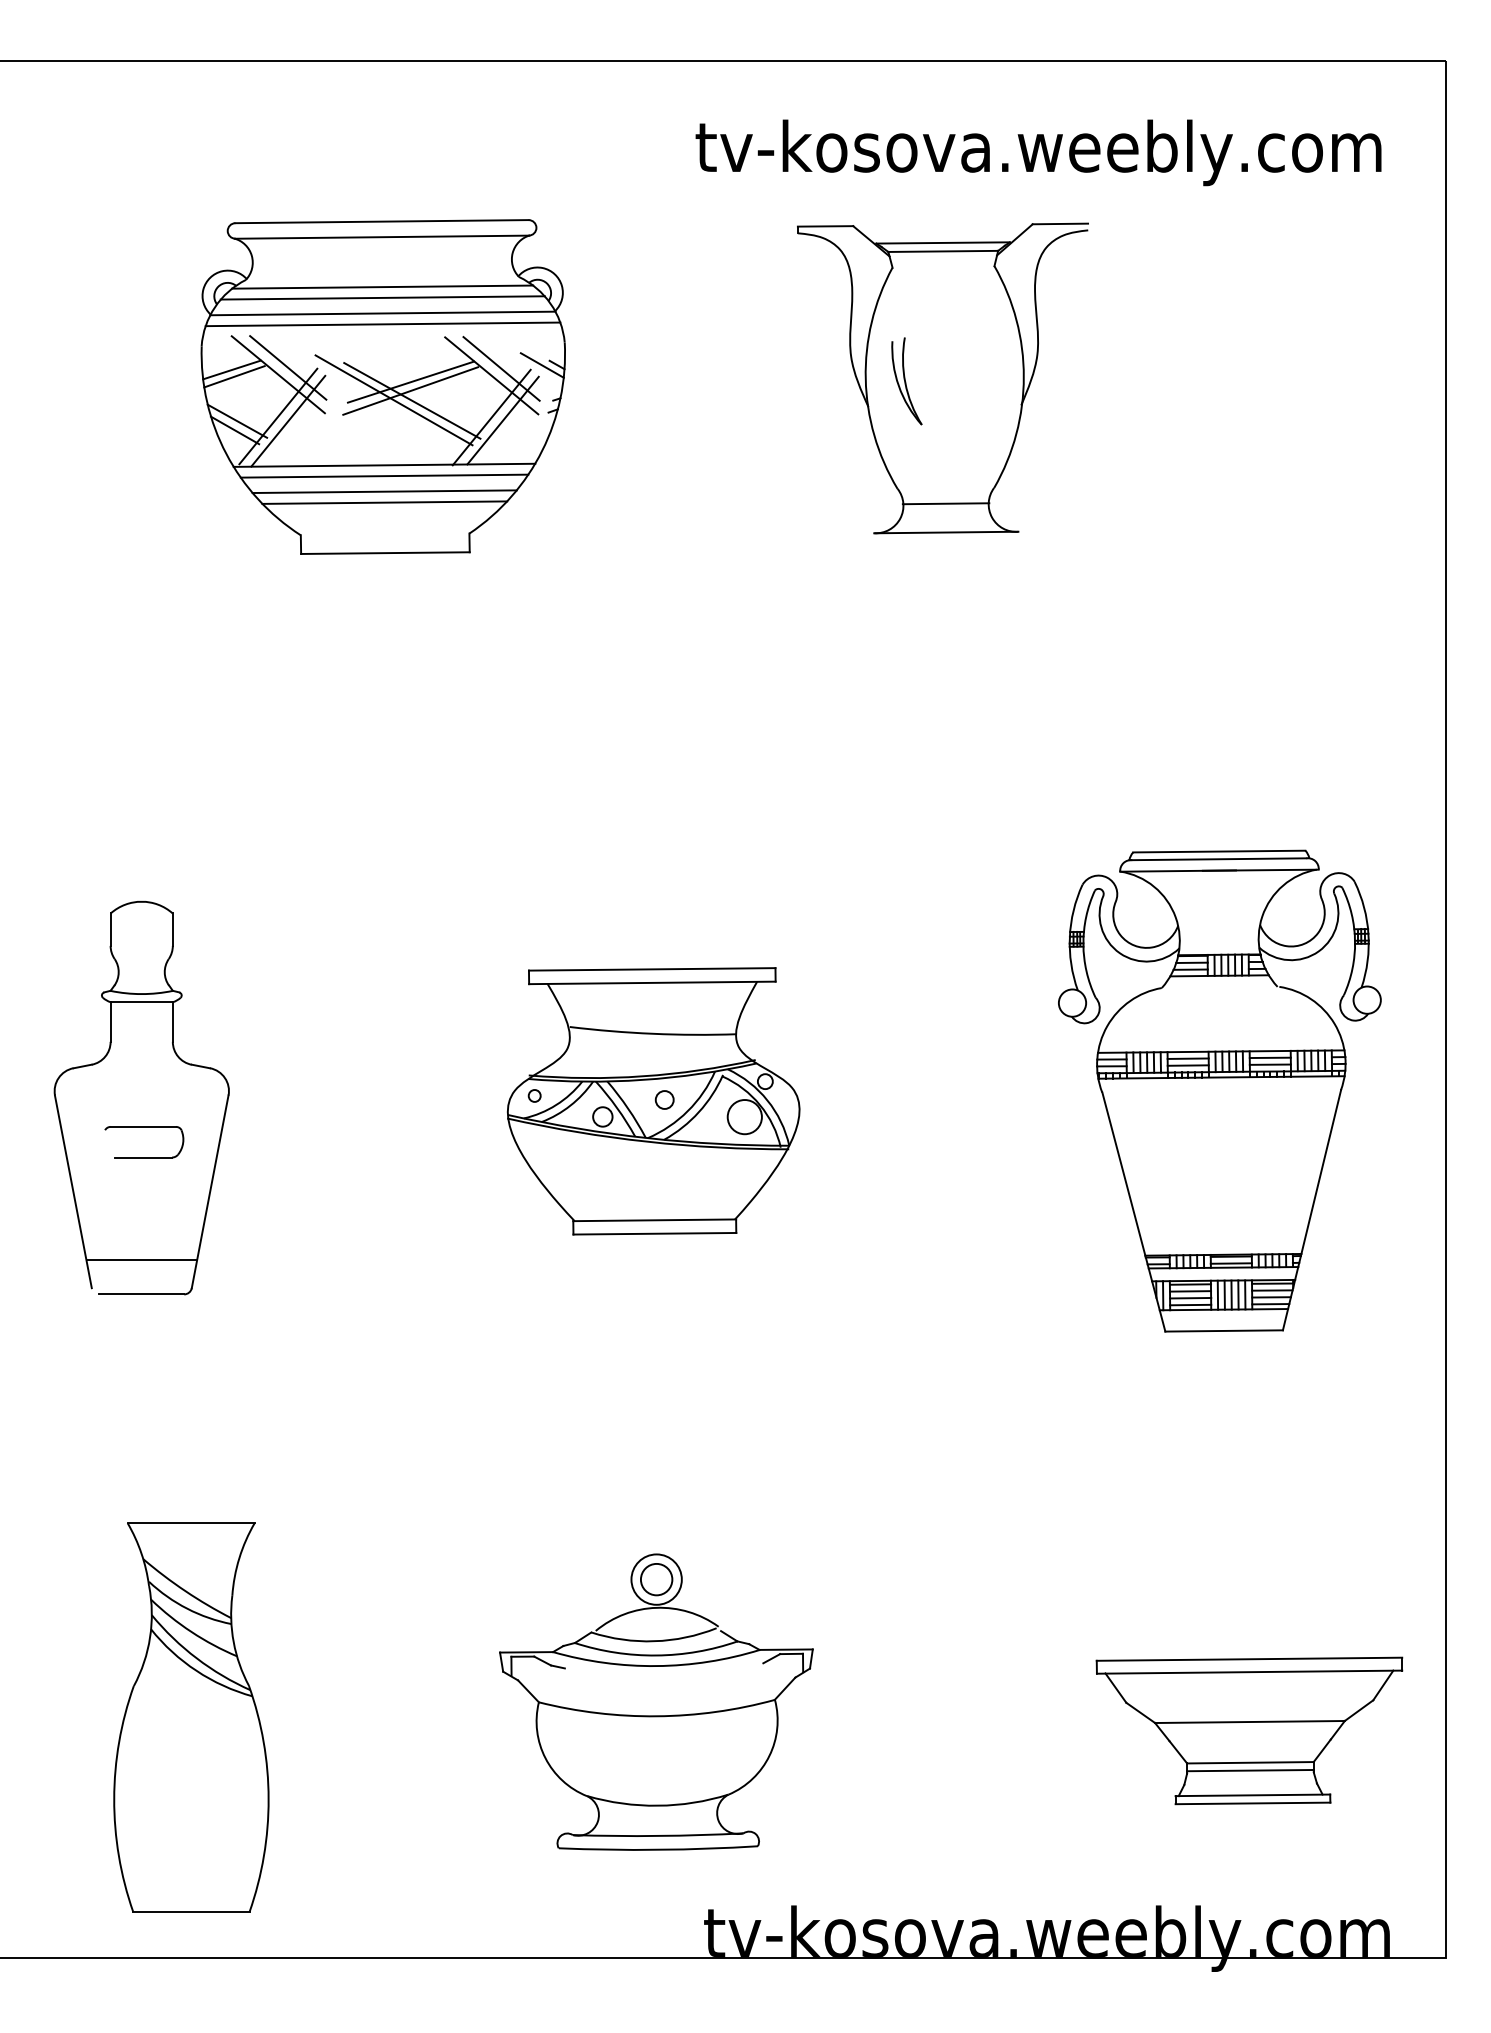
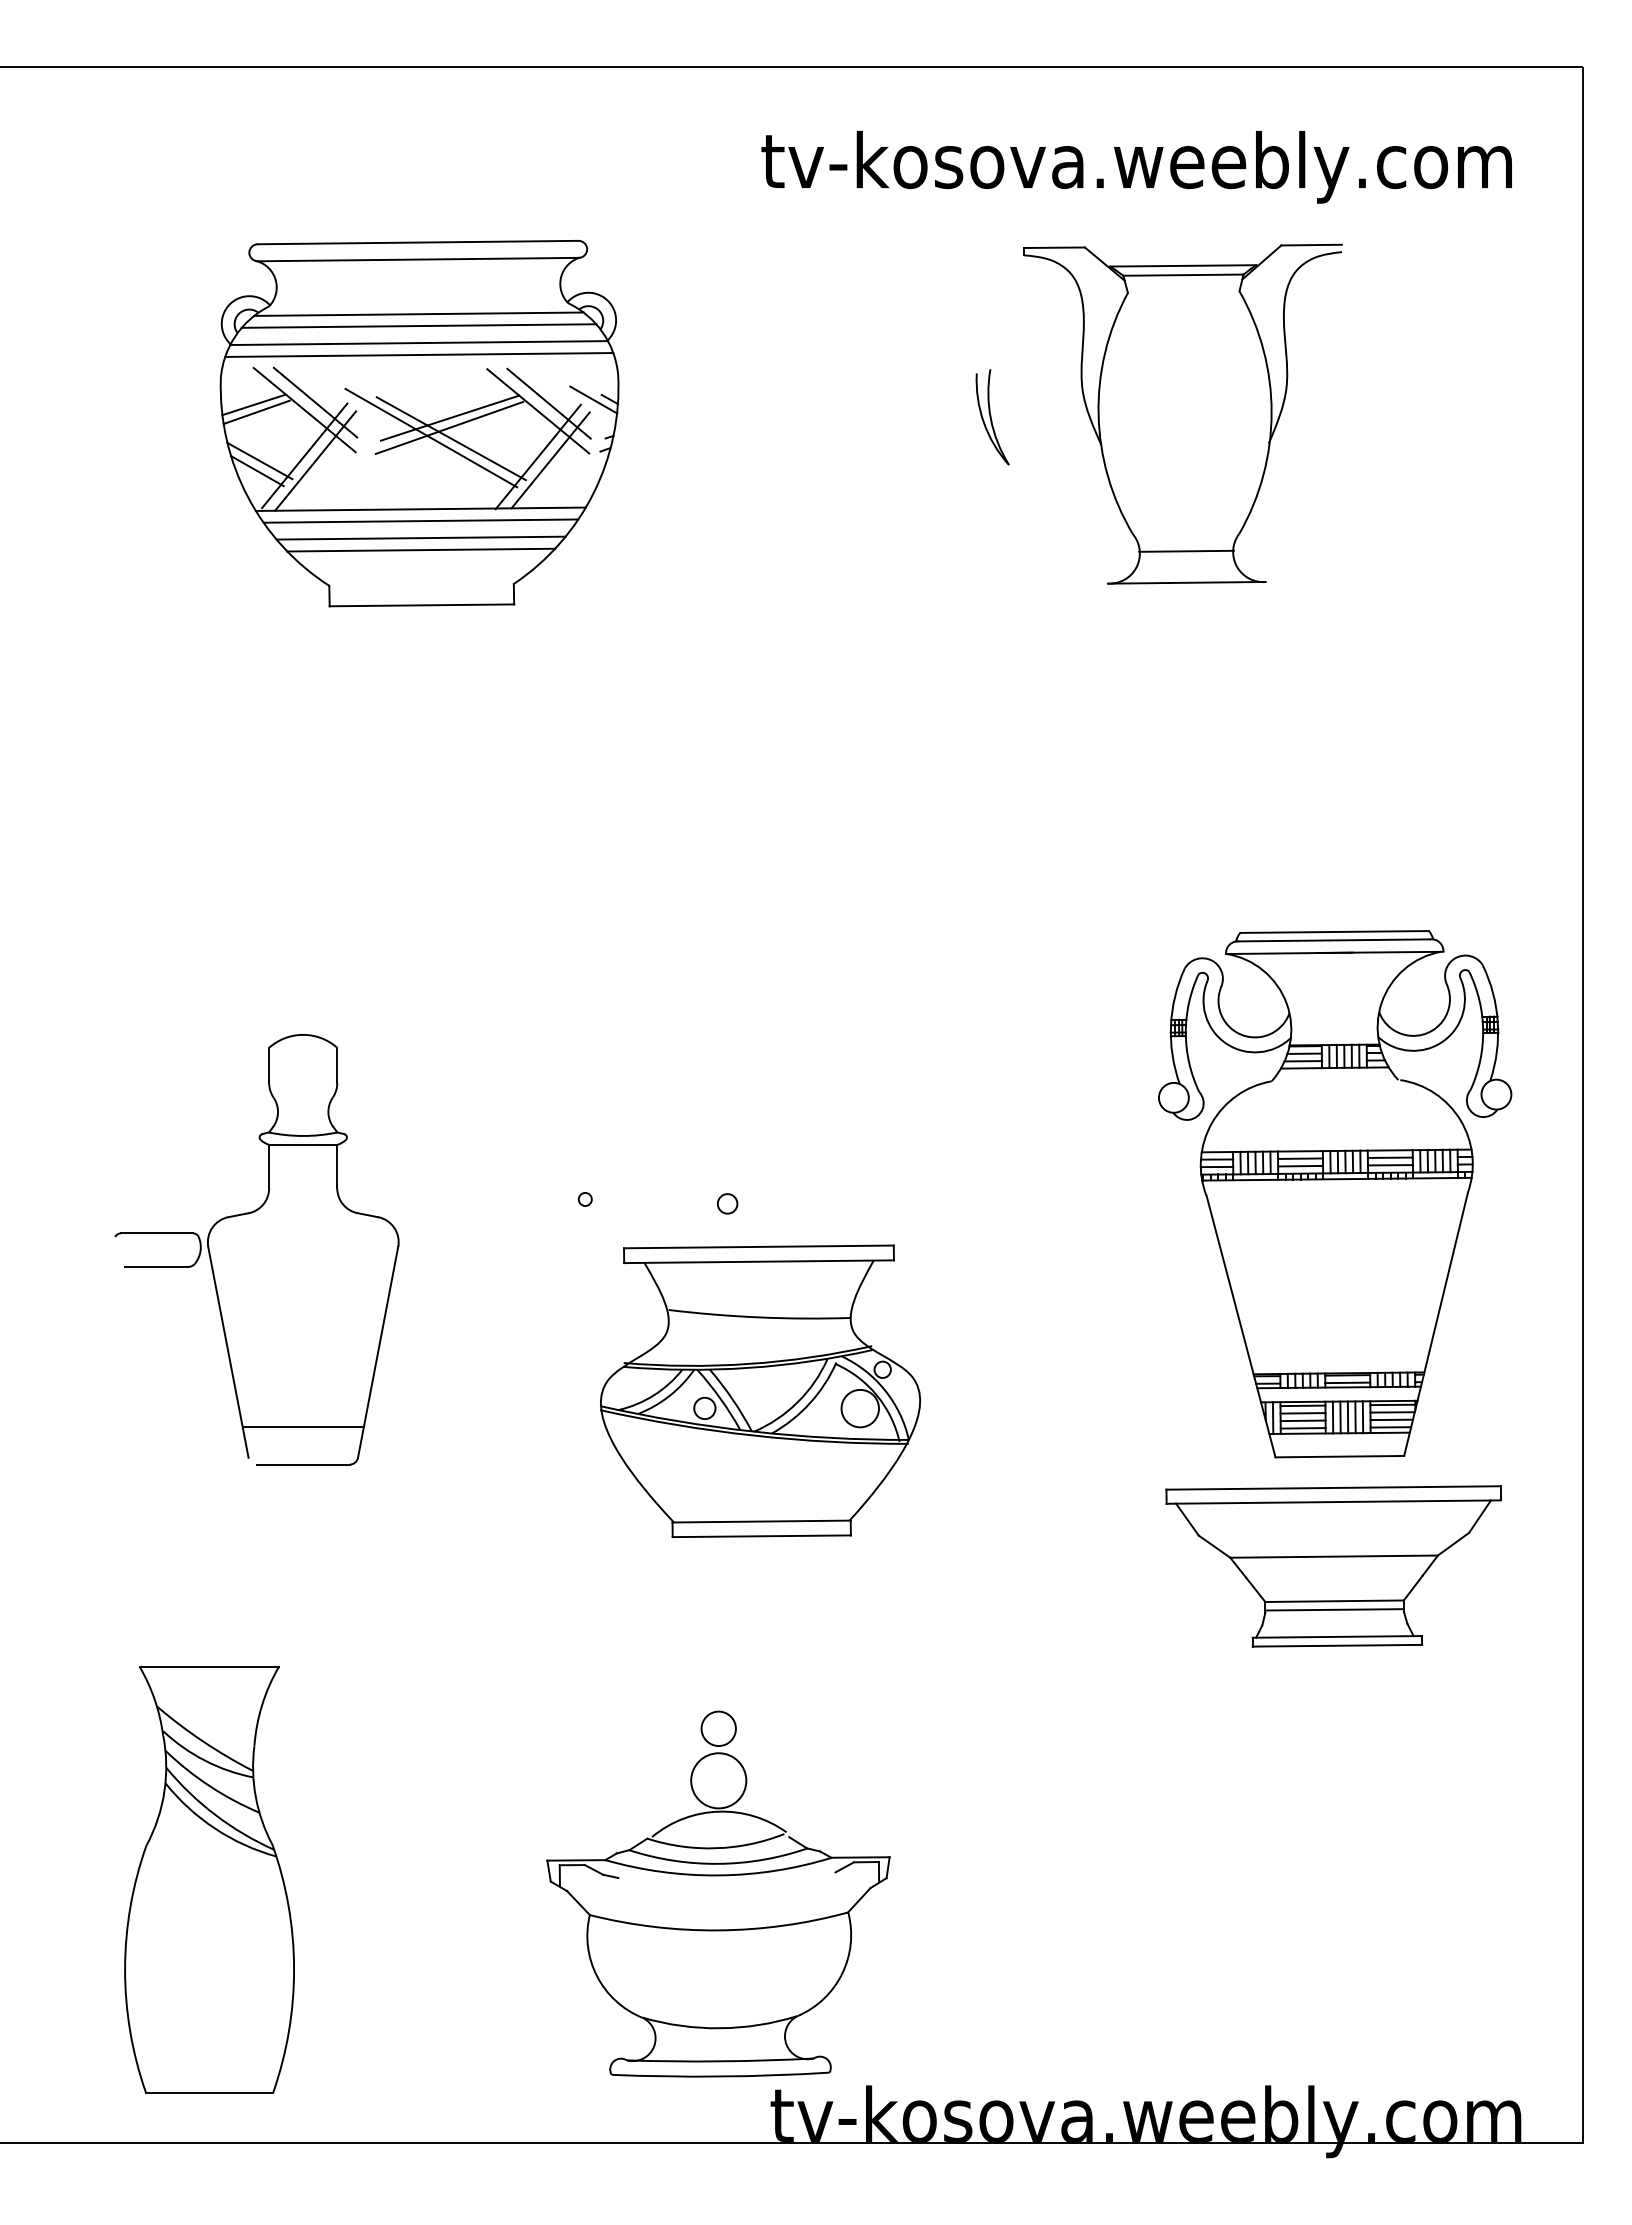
part: (942, 377) -> (1182, 413), moved
part: (142, 1097) -> (303, 1249), moved
part: (653, 1101) -> (760, 1391), moved
part: (656, 1701) -> (718, 1914), moved
part: (1249, 1731) -> (1333, 1566), moved

